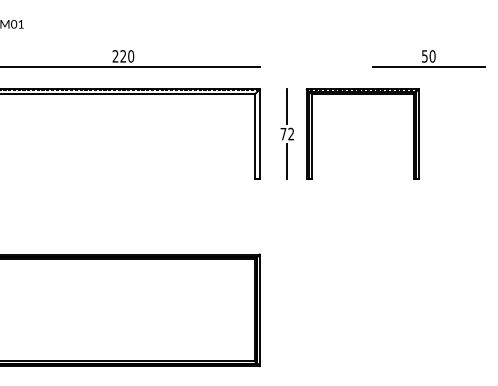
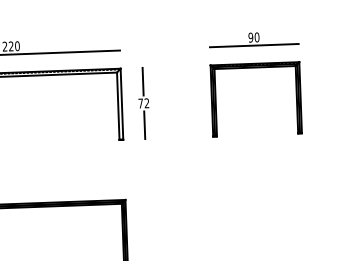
text: (424, 56) -> (250, 37), 50 -> 90
part: (362, 94) -> (254, 67), moved

